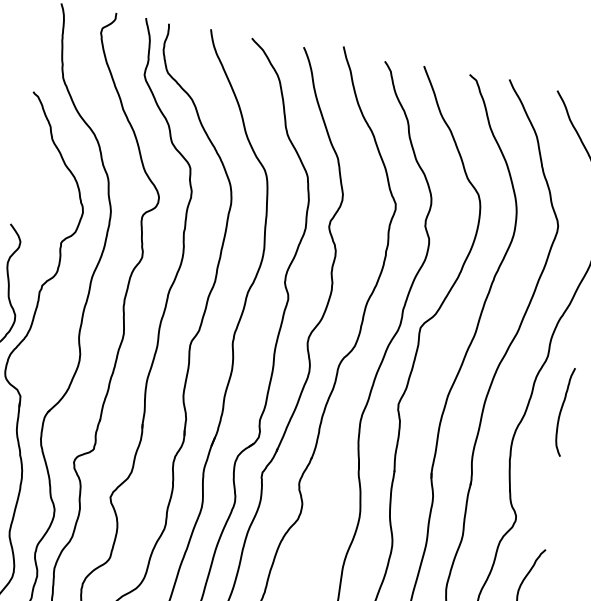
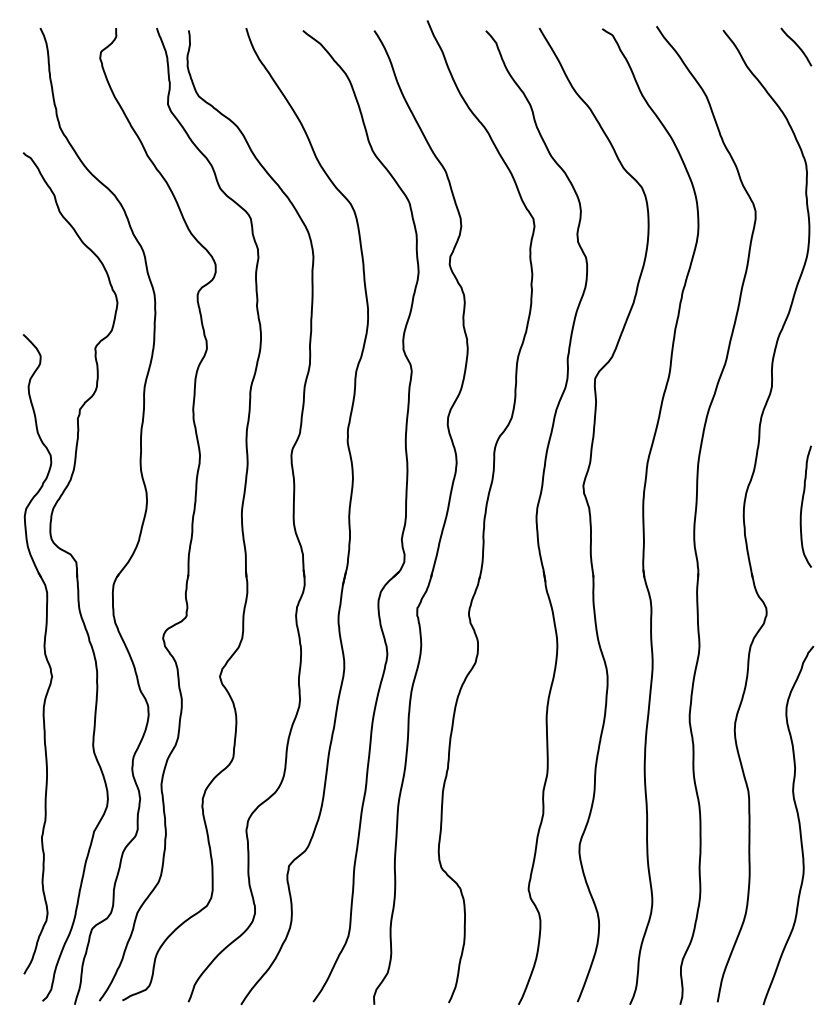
curve: (561, 411) -> (802, 506), moved

